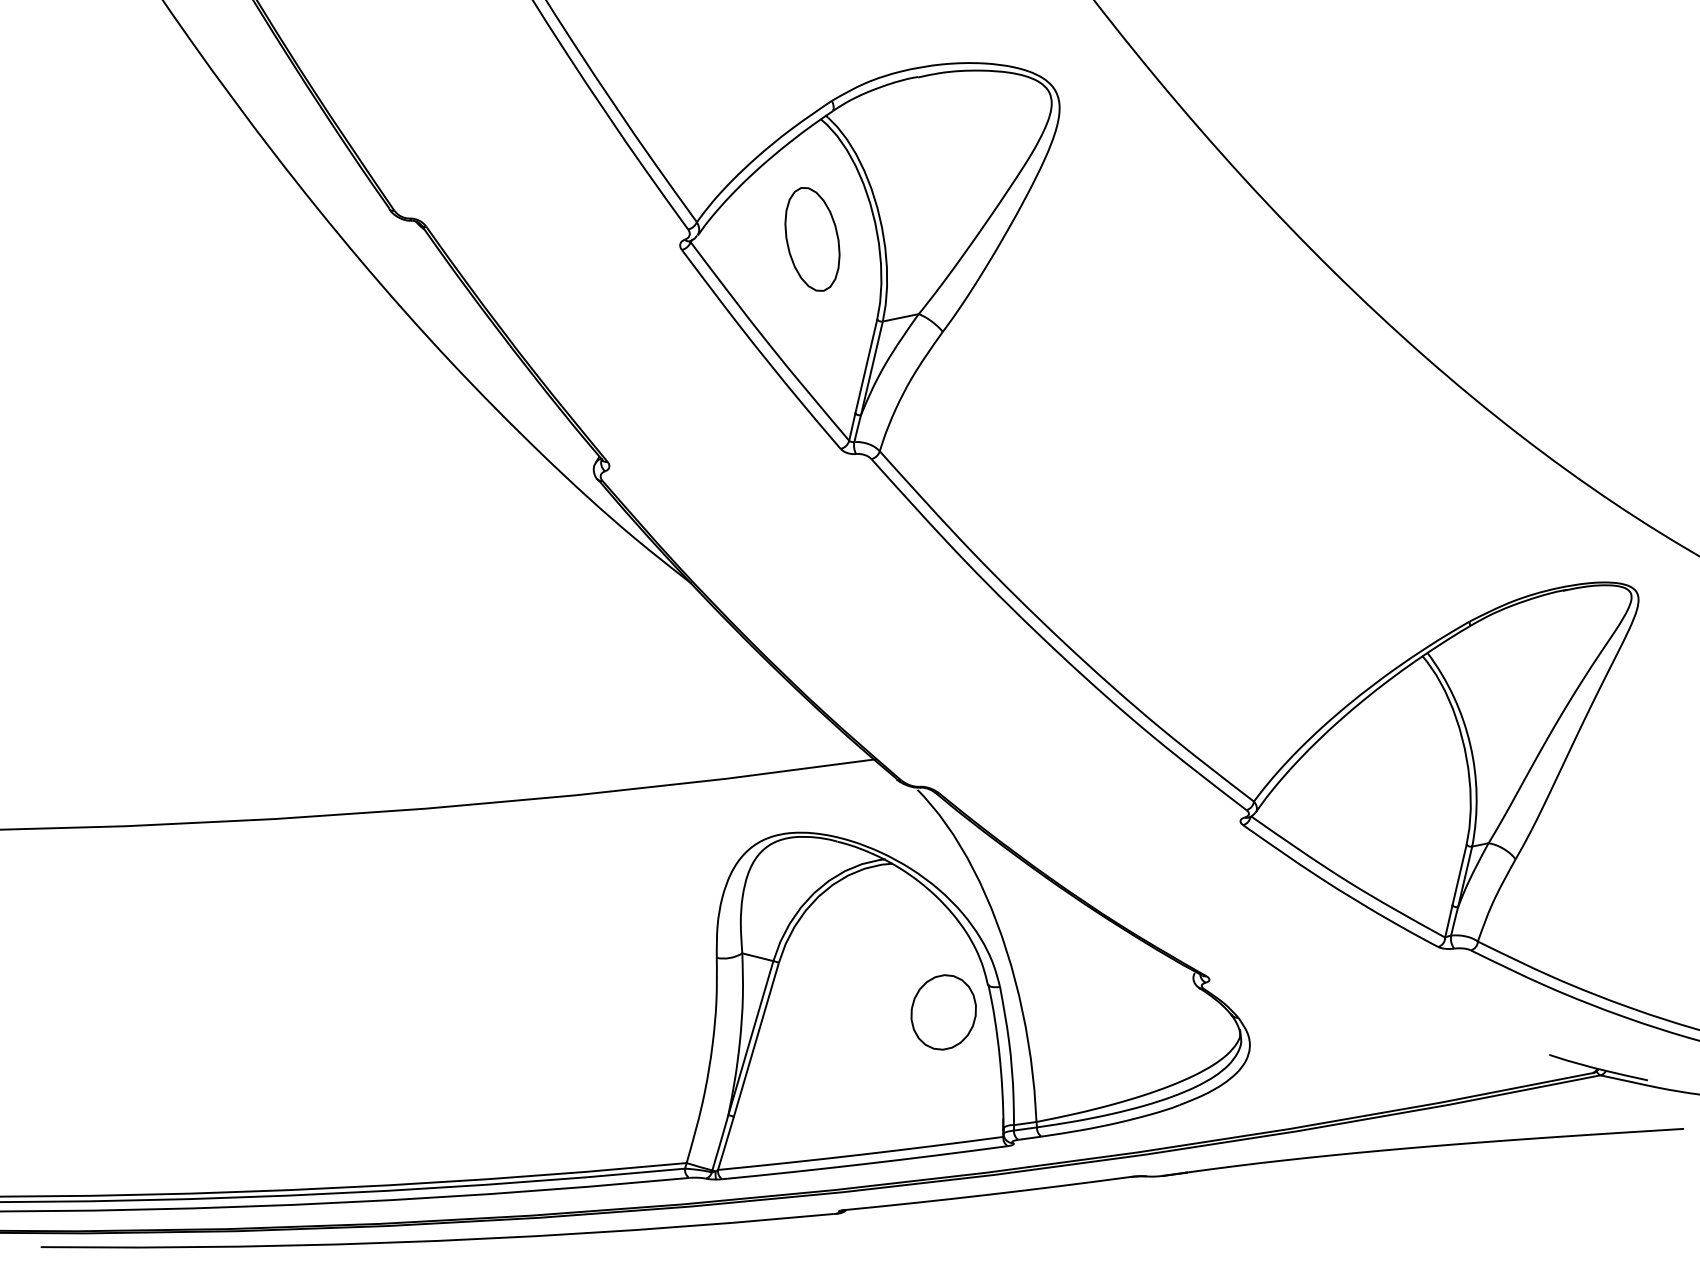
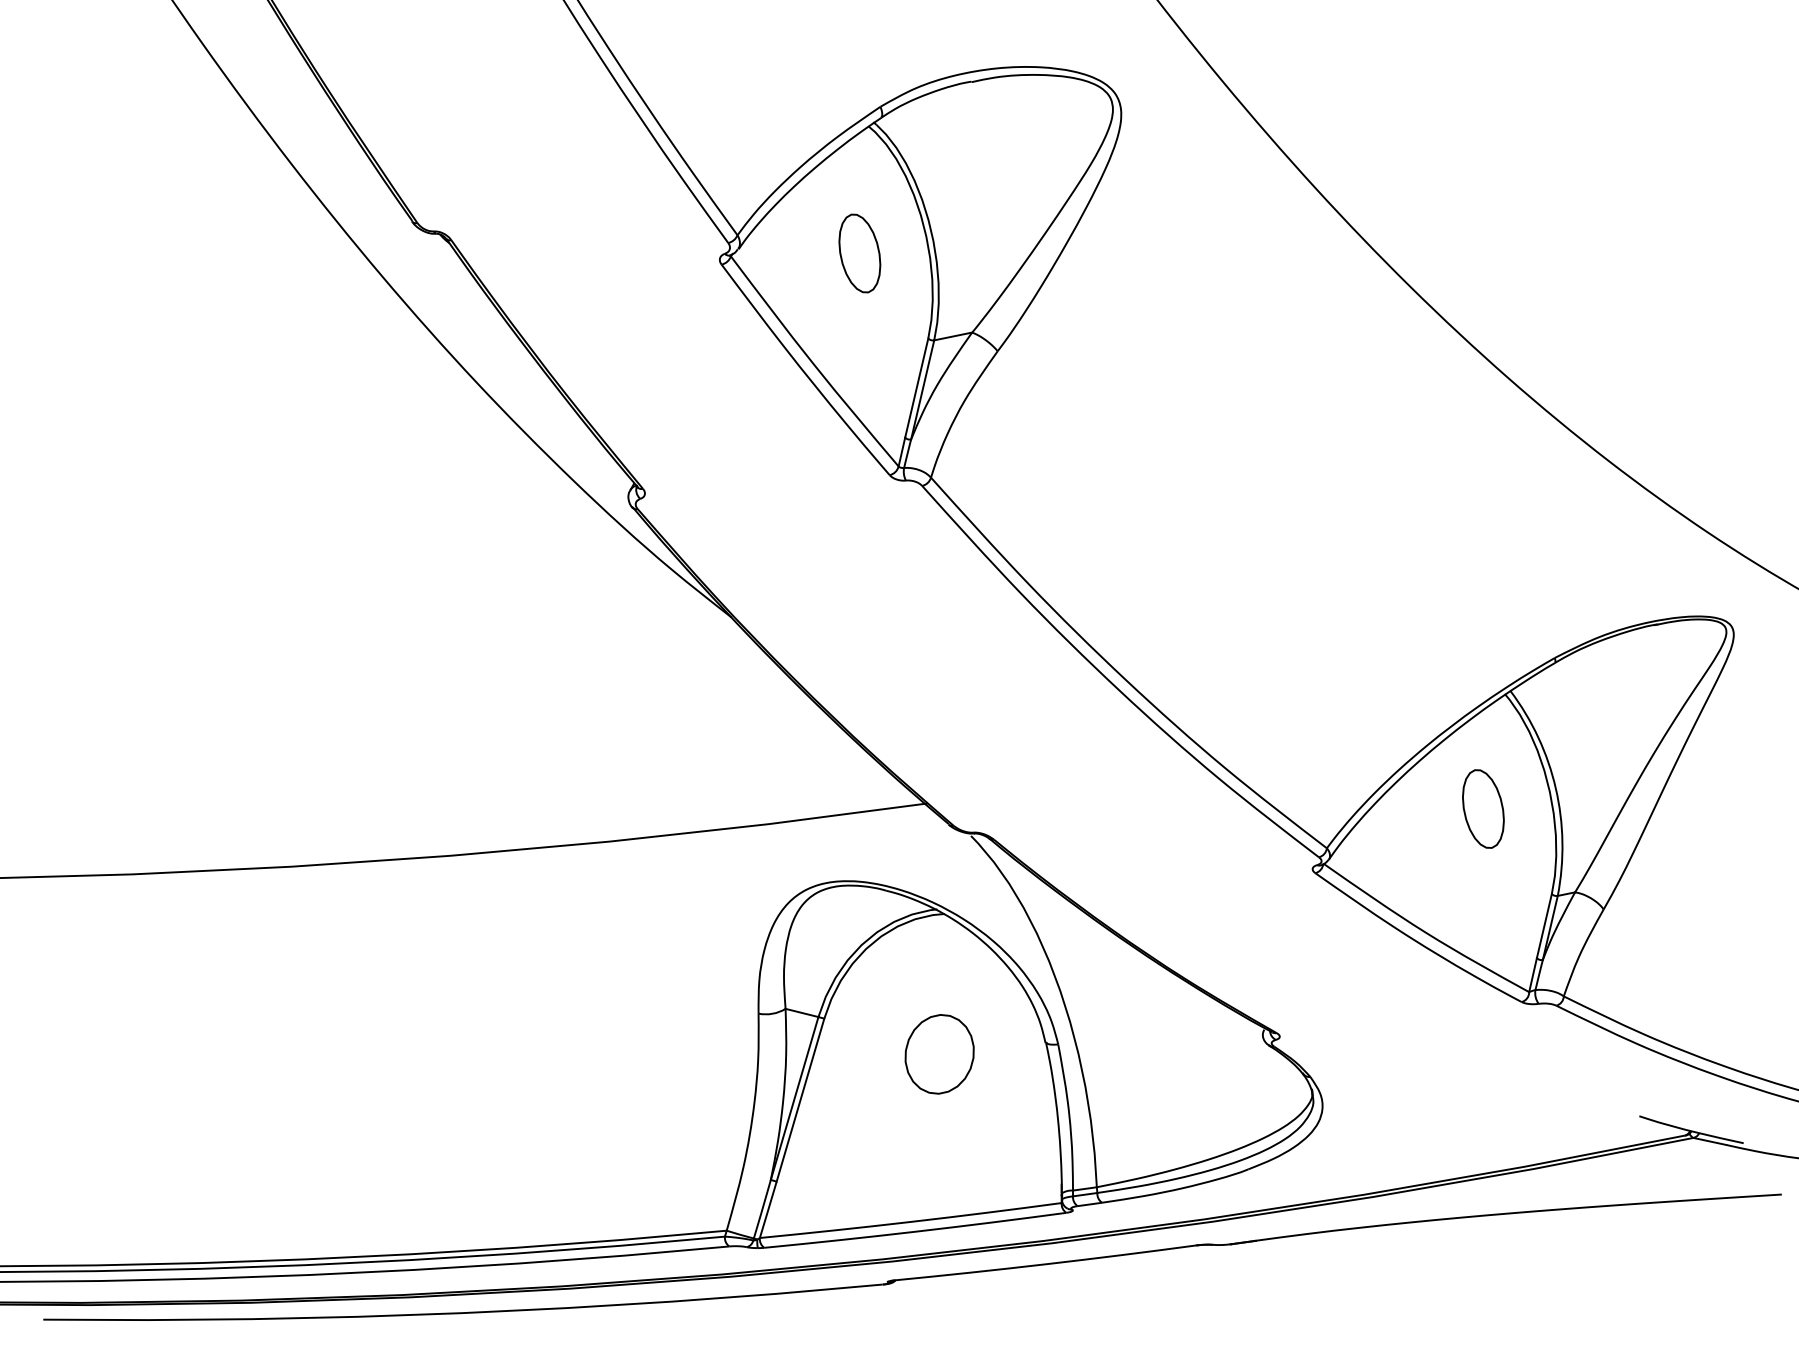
part: (812, 239) -> (859, 253), size x0.71
part: (1401, 763) -> (1483, 808), added
part: (943, 1012) -> (939, 1054), moved

